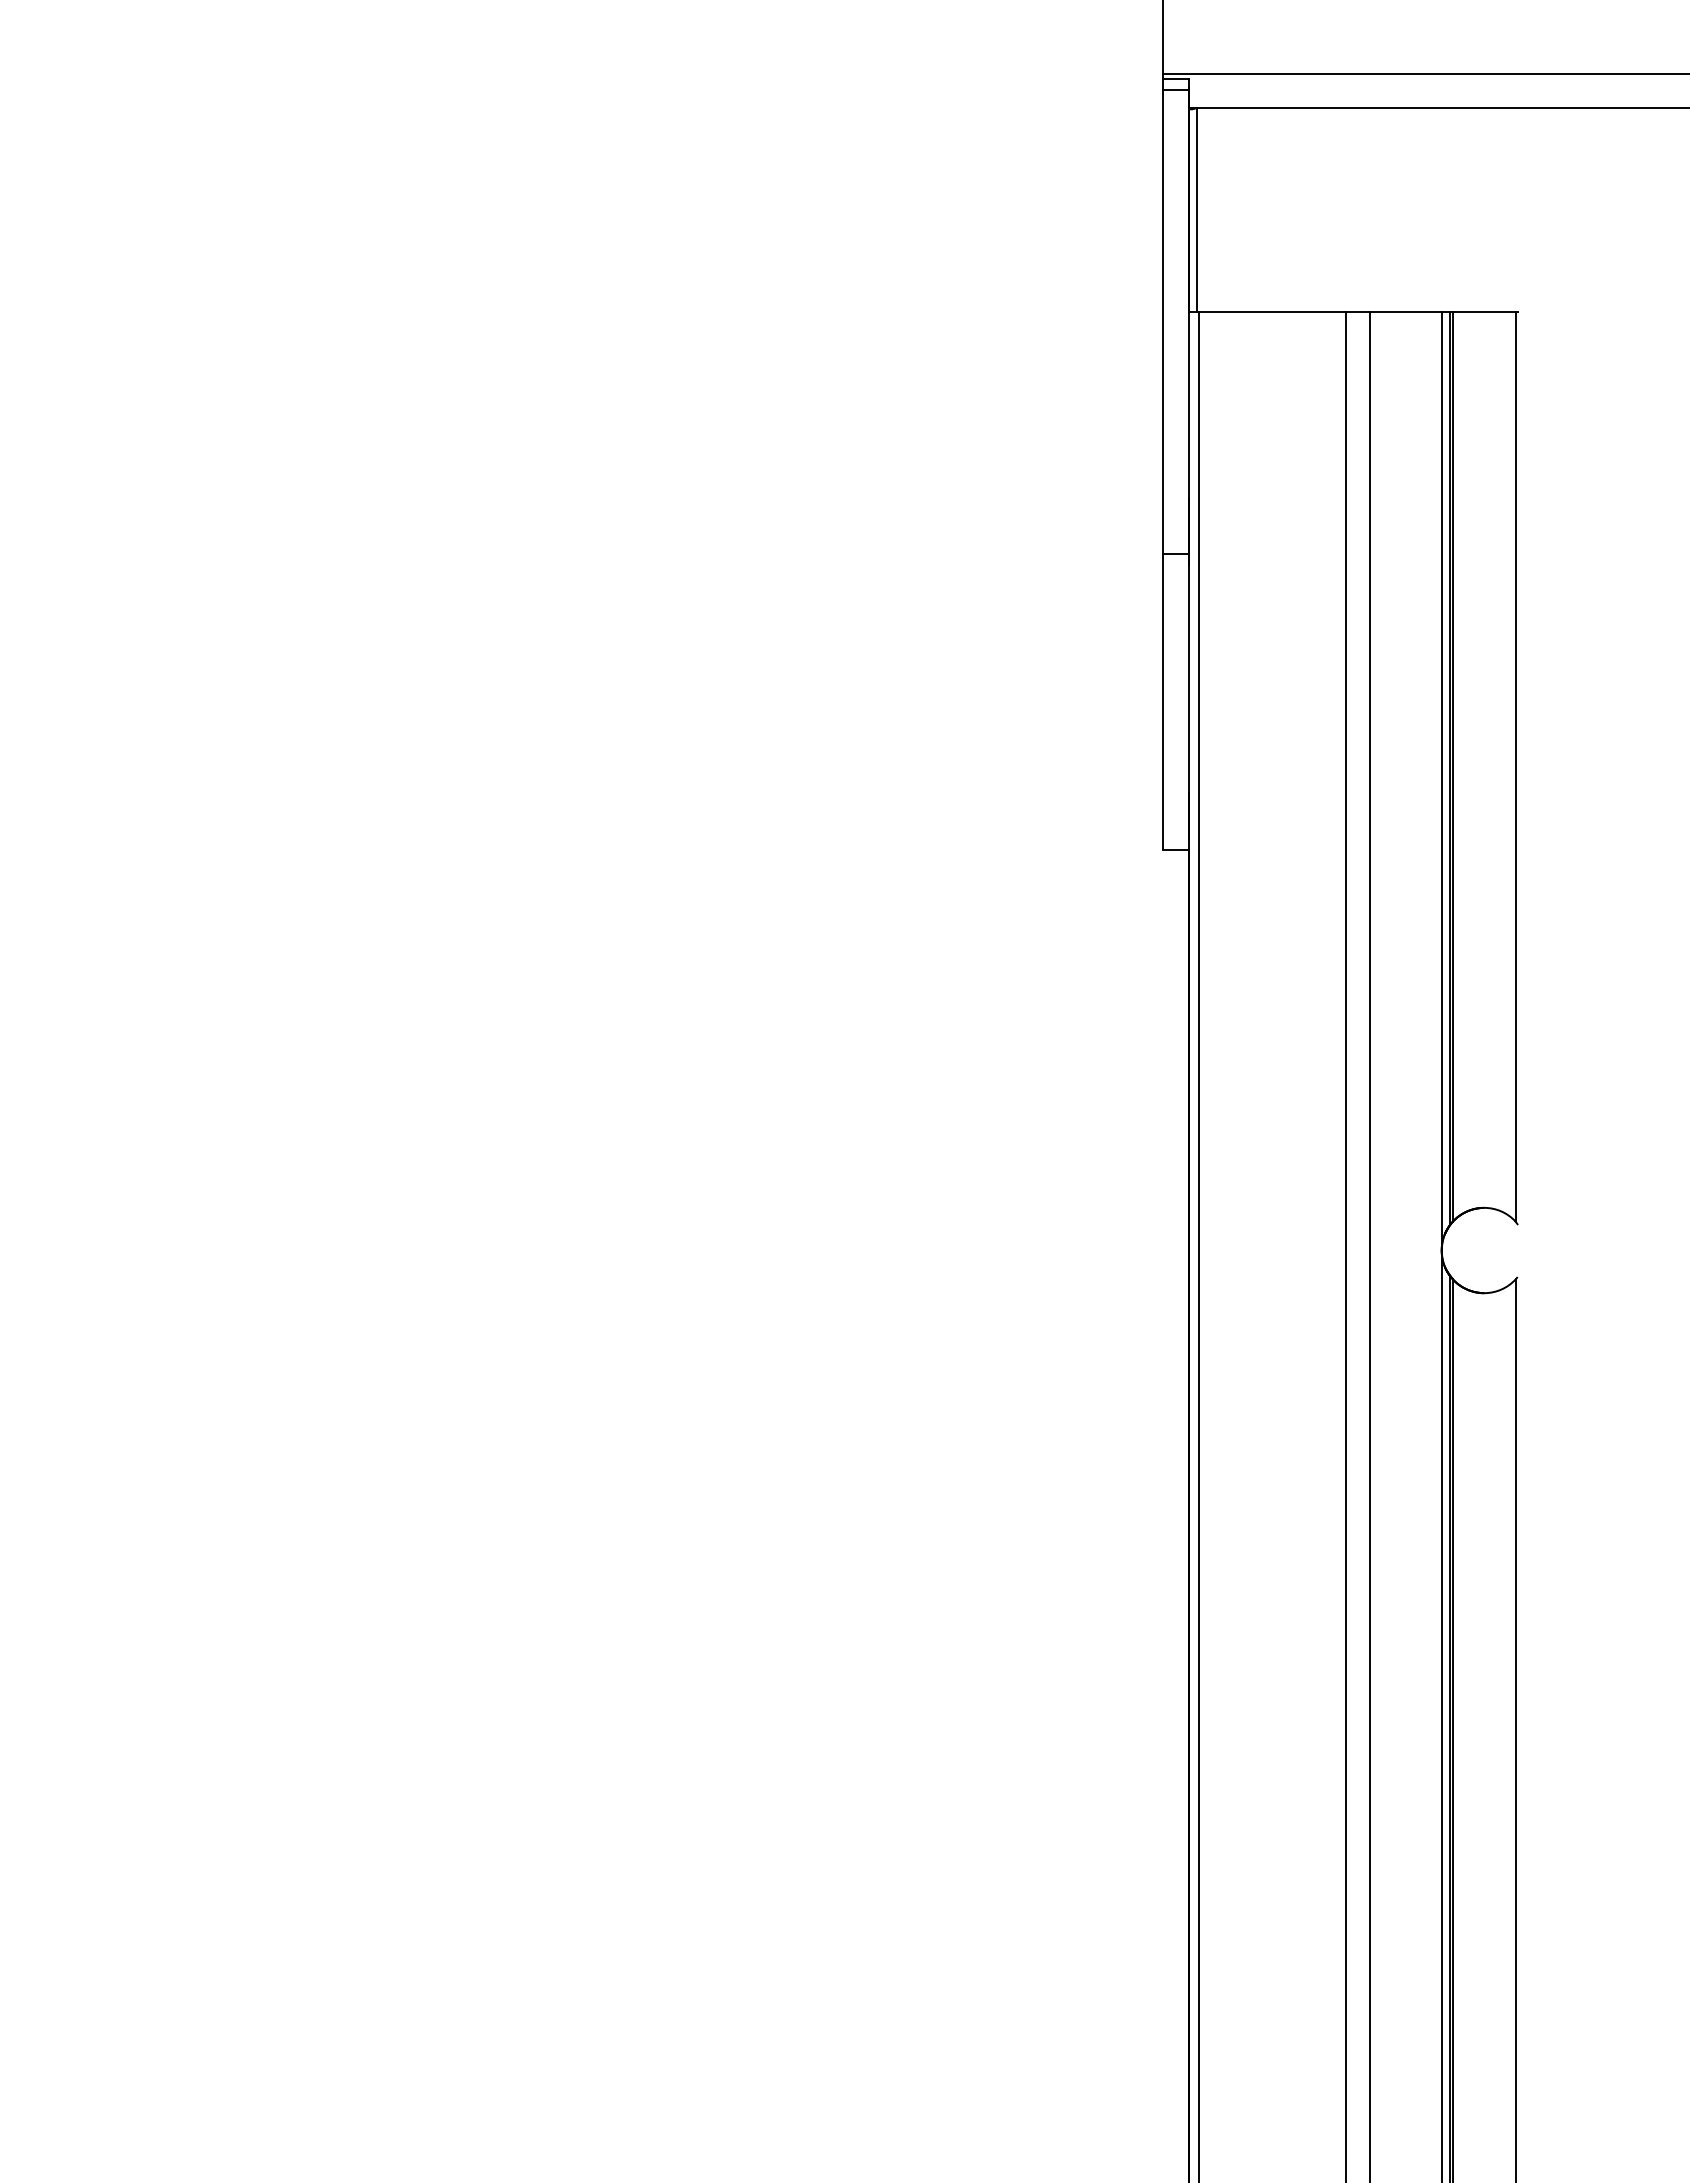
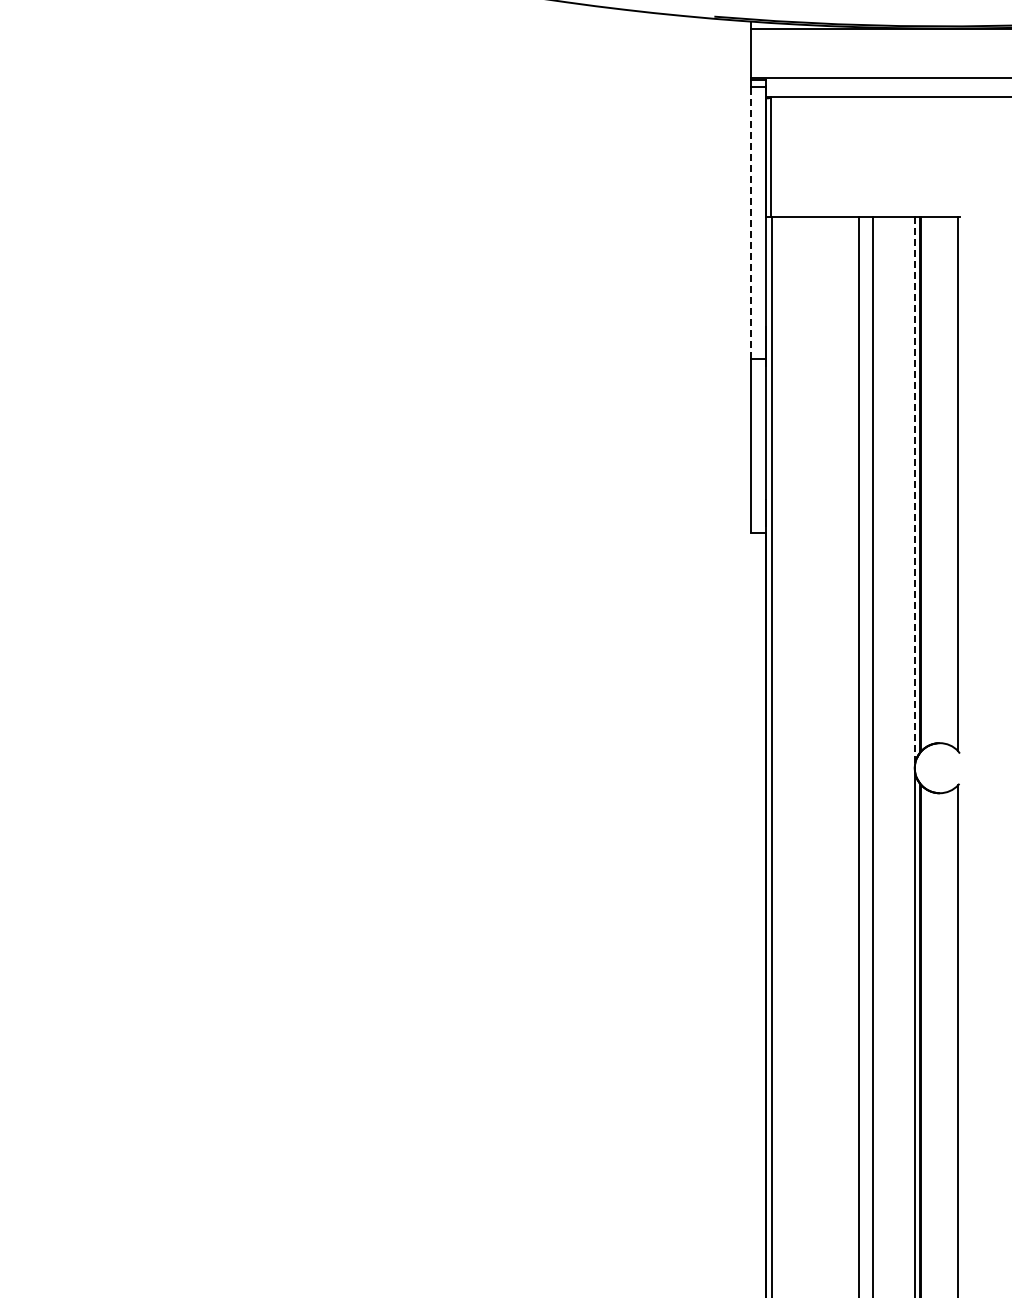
line: (1163, 320) -> (751, 222), solid -> dashed
line: (1441, 782) -> (914, 493), solid -> dashed

